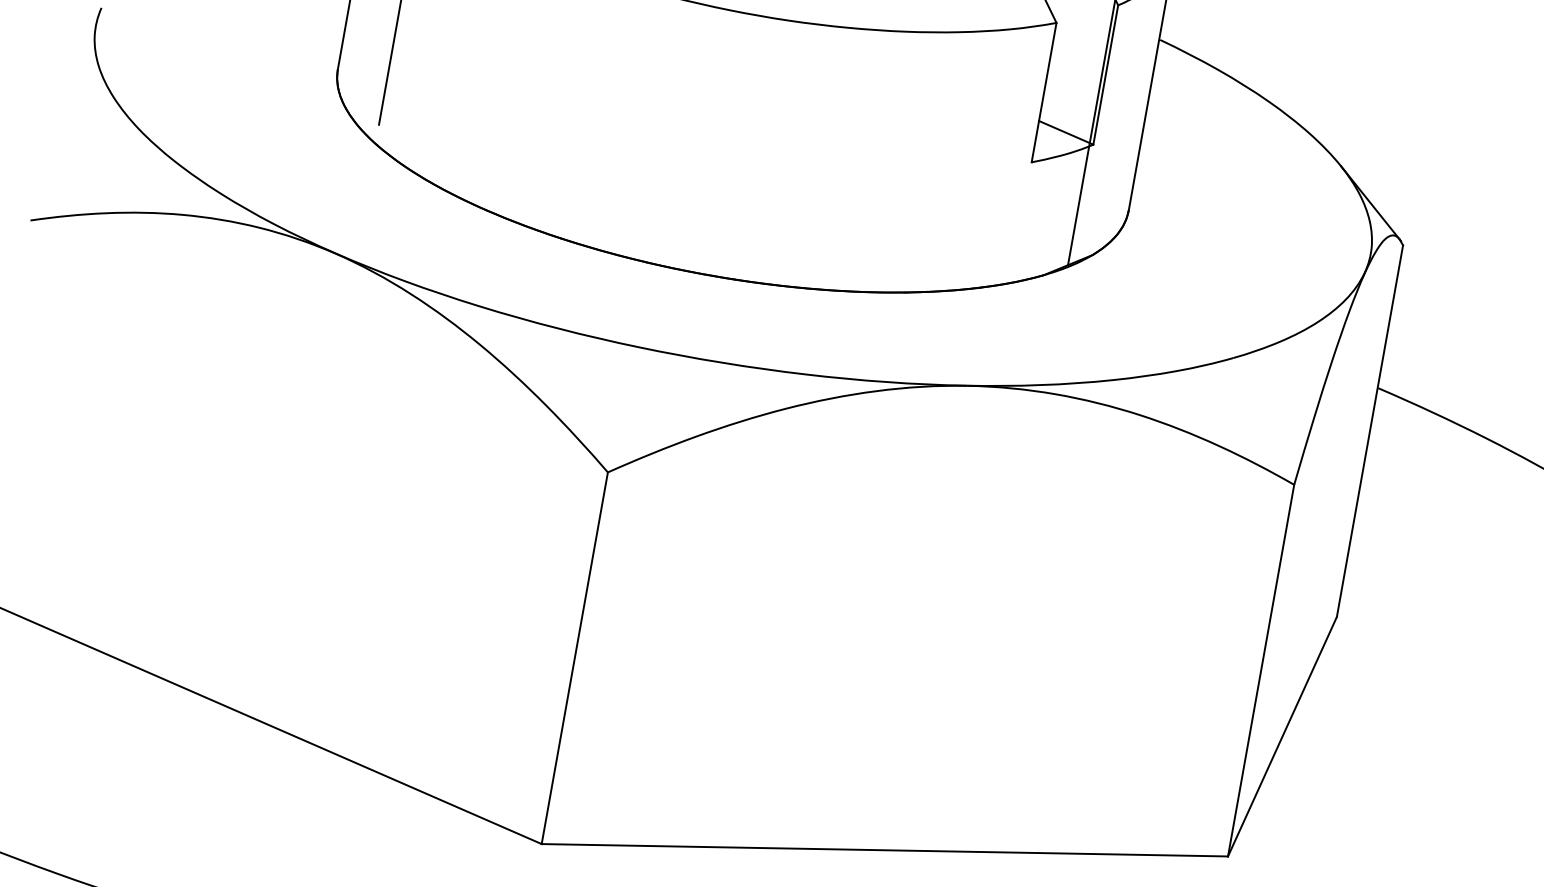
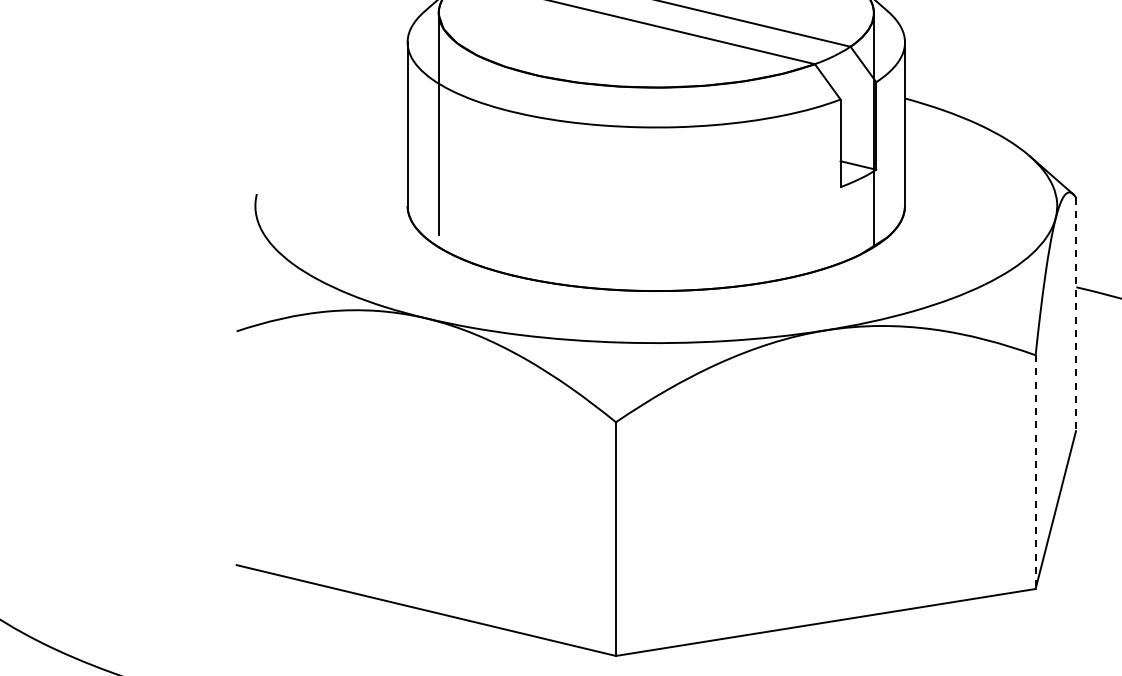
line: (1369, 431) -> (1075, 314), solid -> dashed
line: (1260, 671) -> (1035, 472), solid -> dashed

